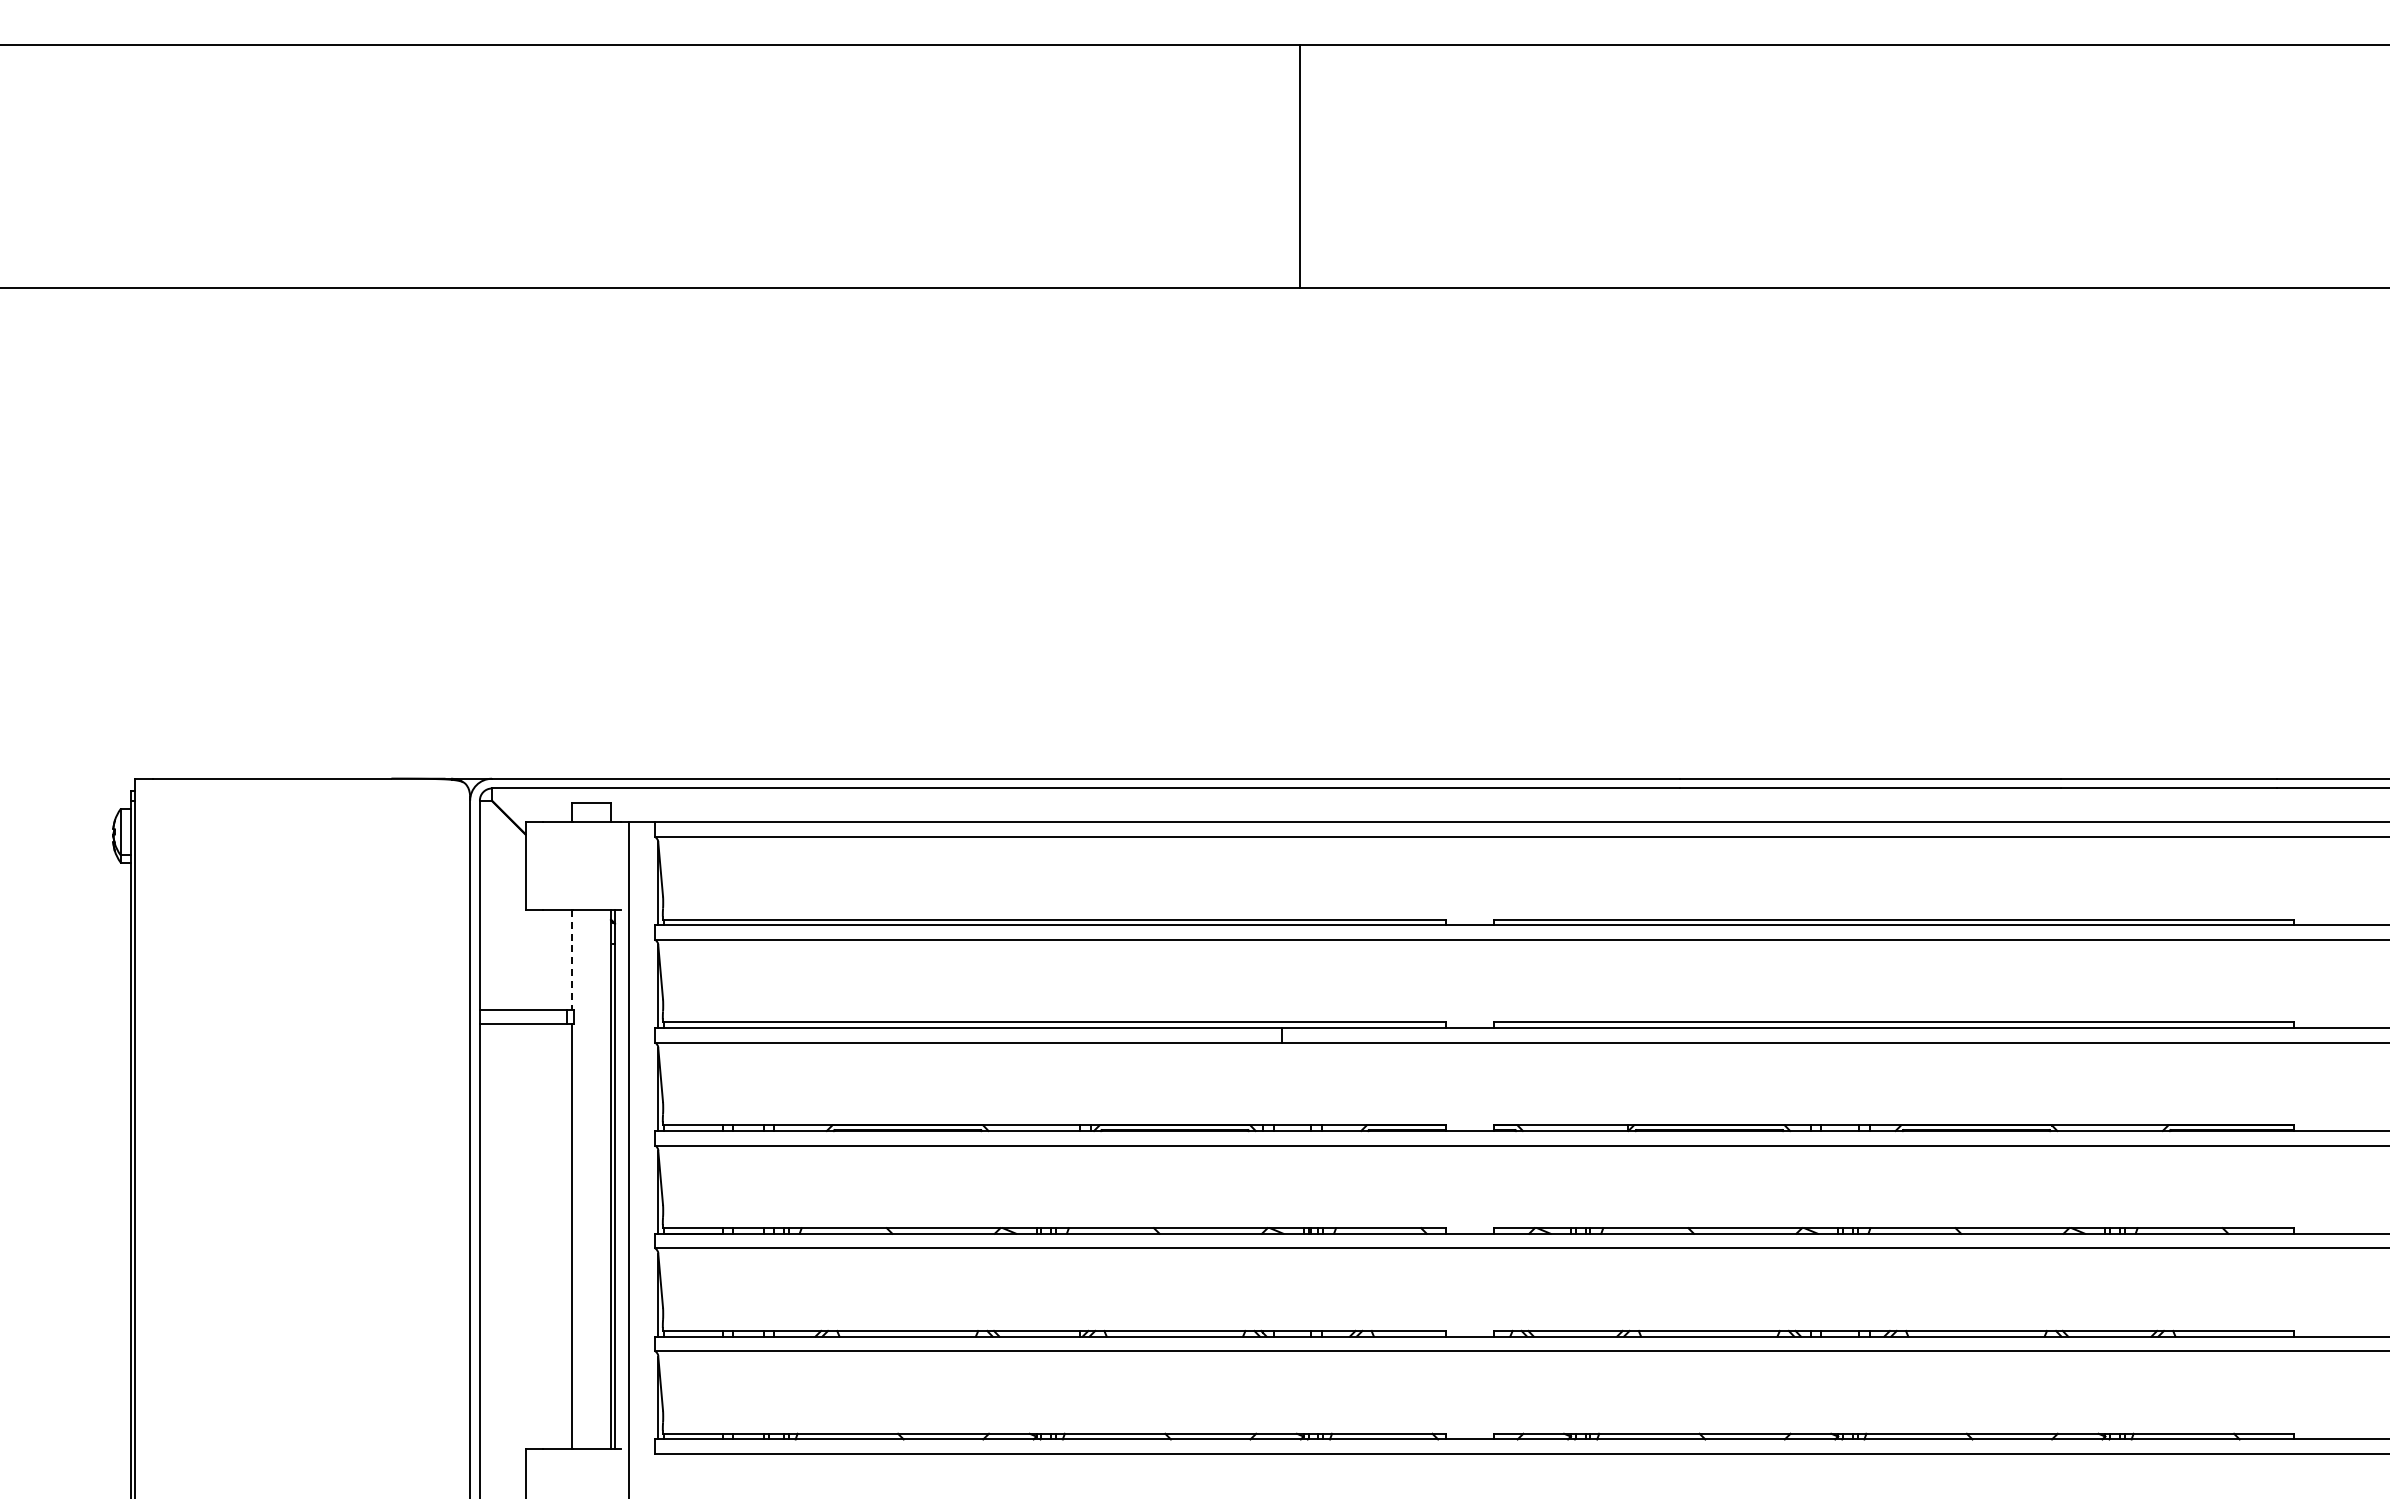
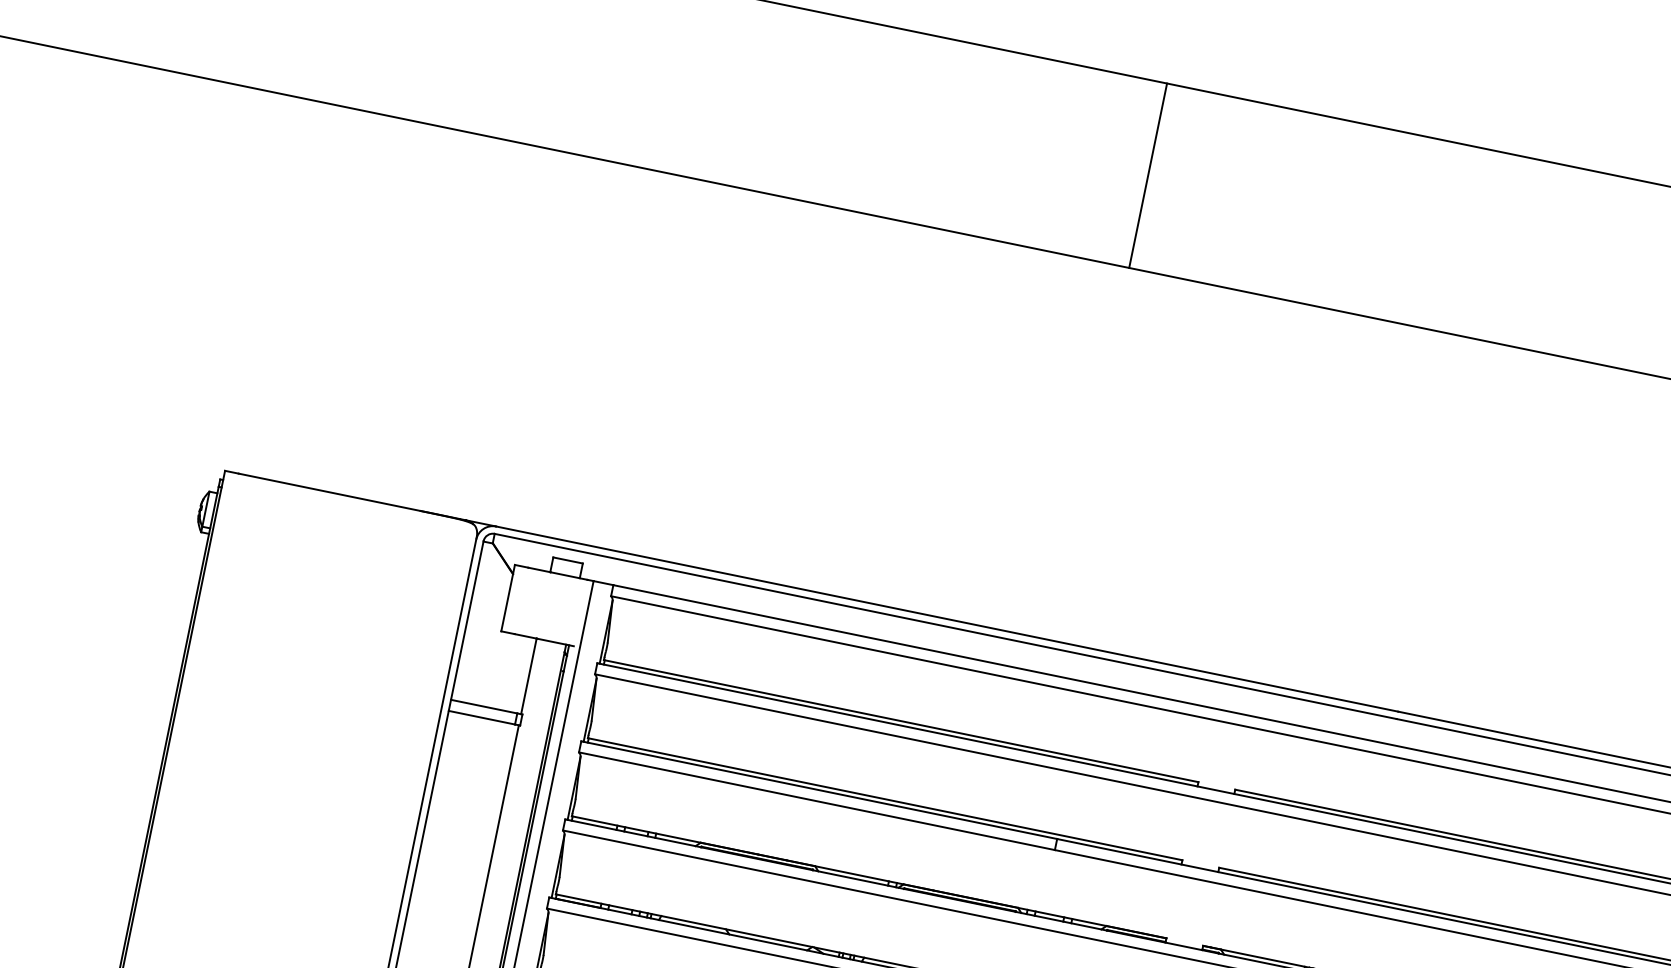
line: (1299, 165) -> (1148, 174), moved
line: (572, 959) -> (529, 676), dashed -> solid

